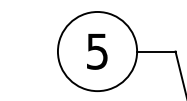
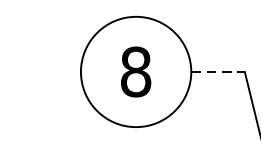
text: (97, 51) -> (136, 71), 5 -> 8
line: (156, 51) -> (218, 71), solid -> dashed

